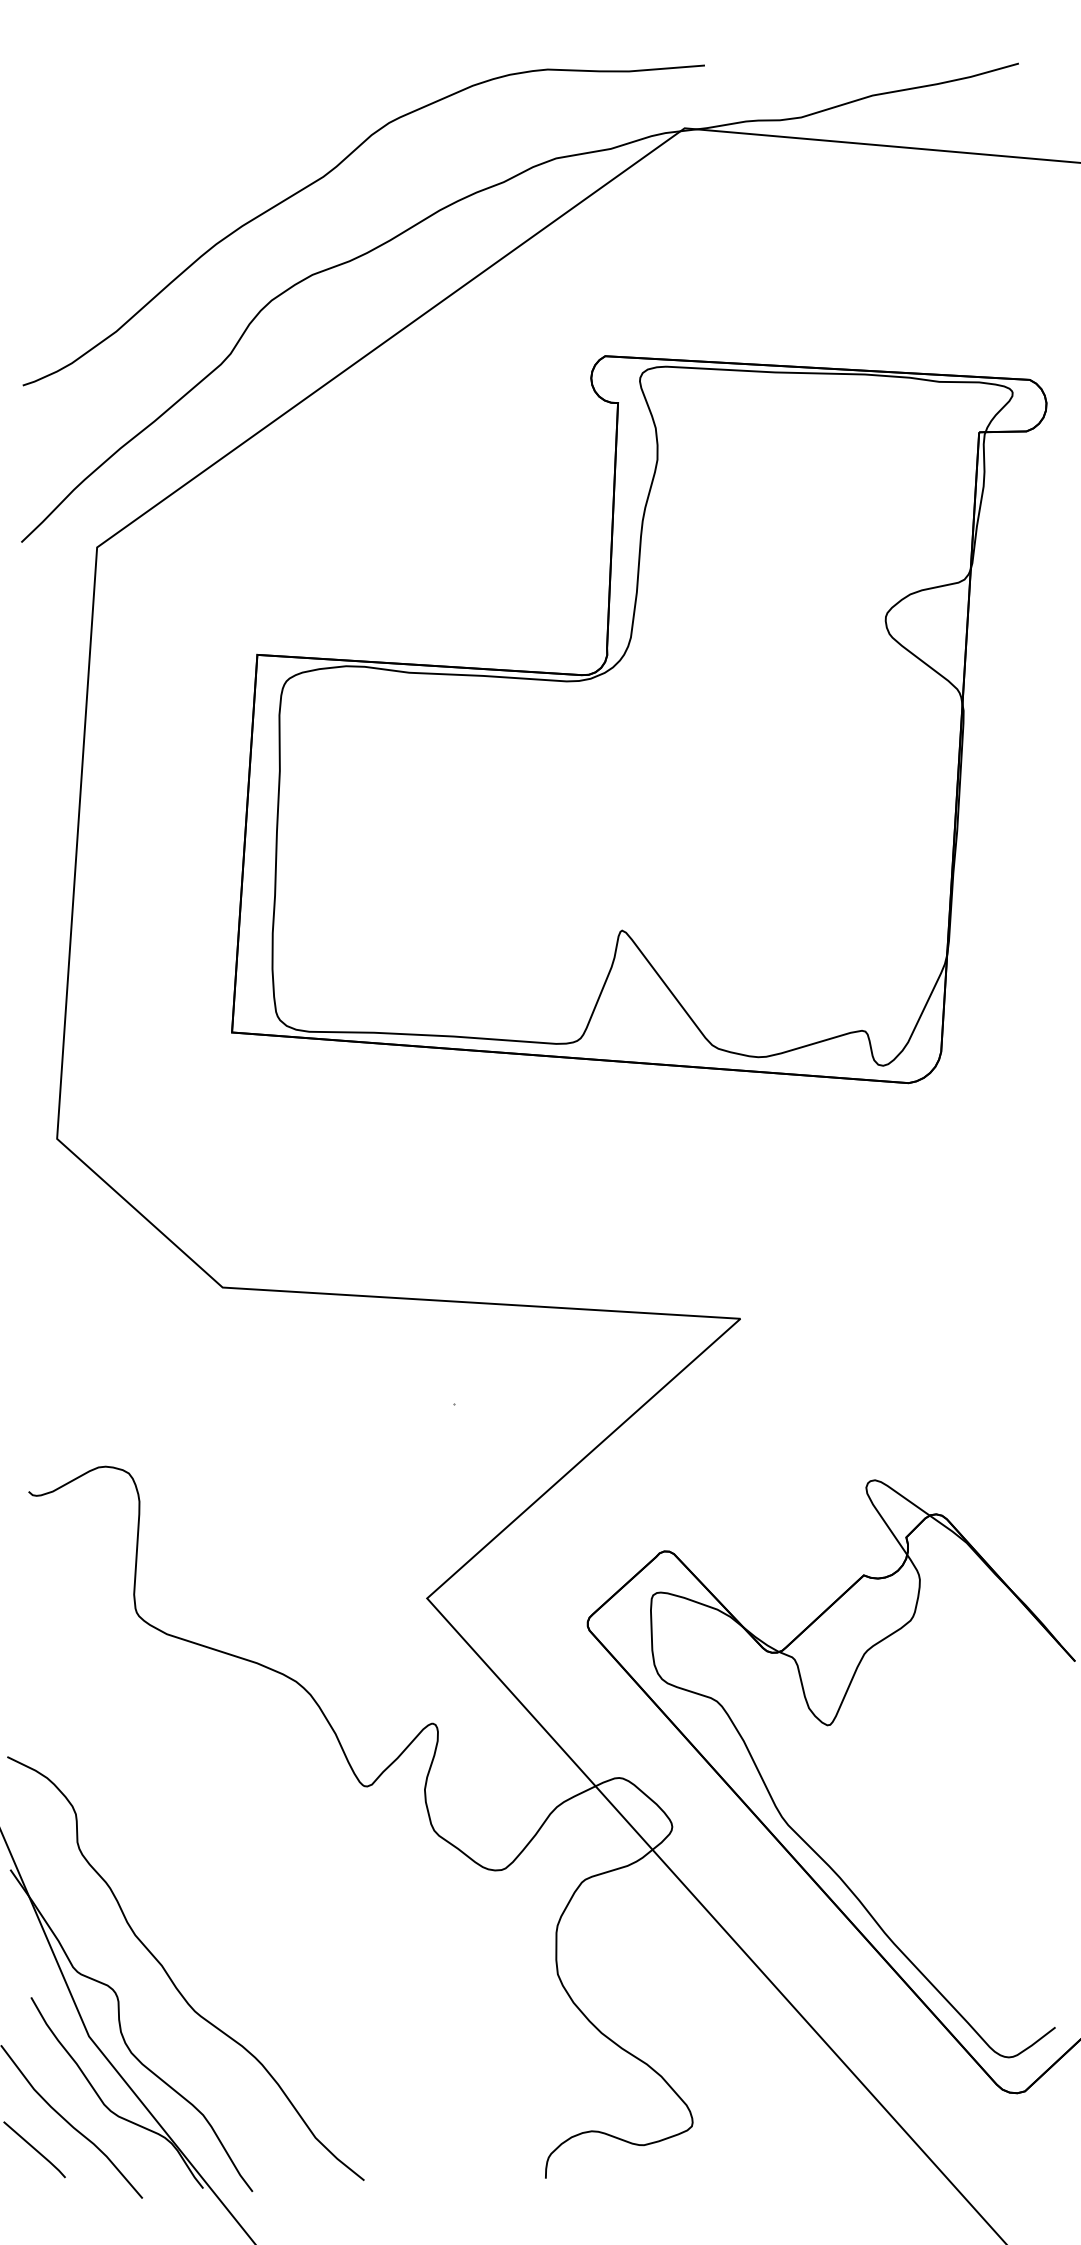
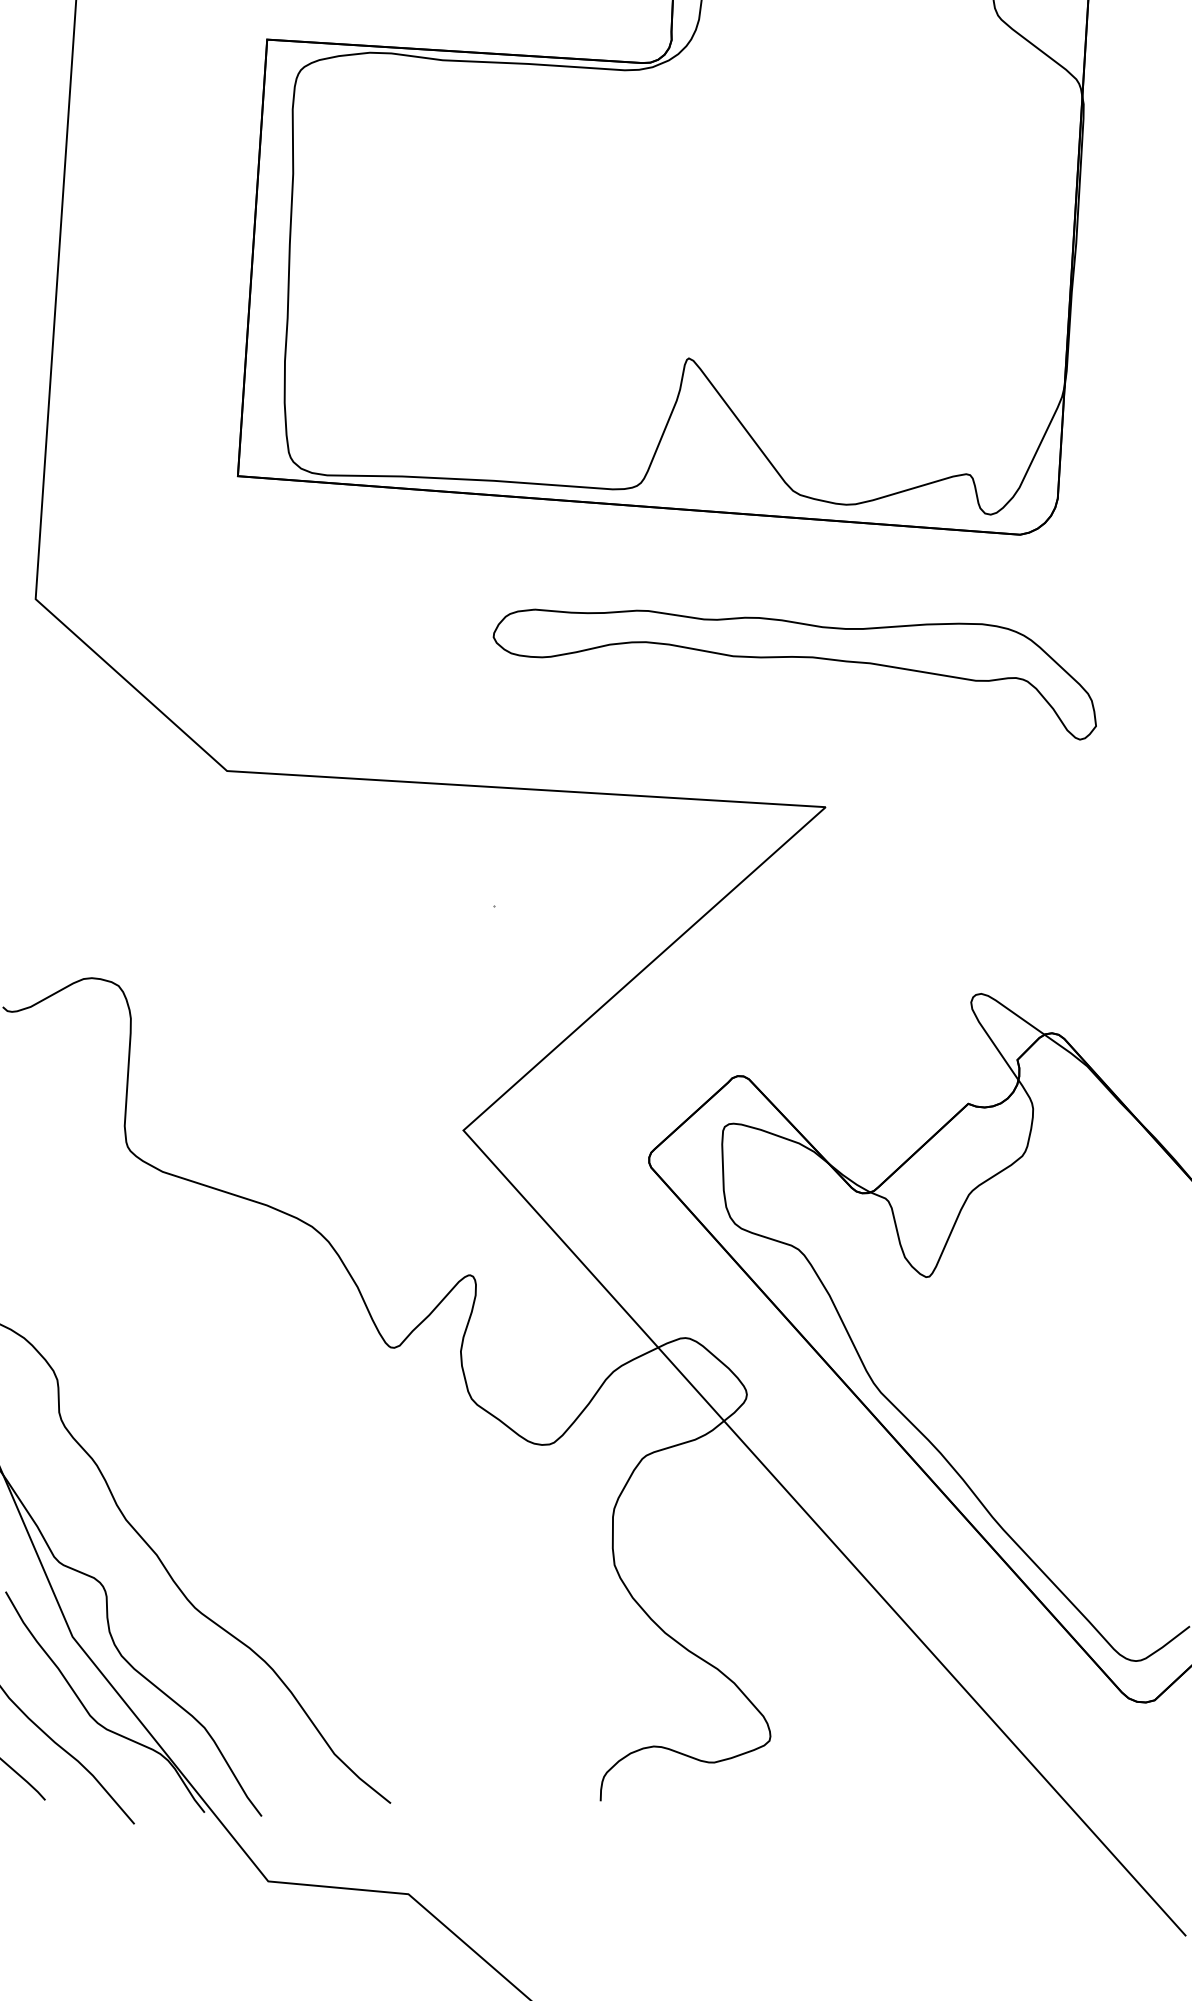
part: (713, 1189) -> (794, 657), added

